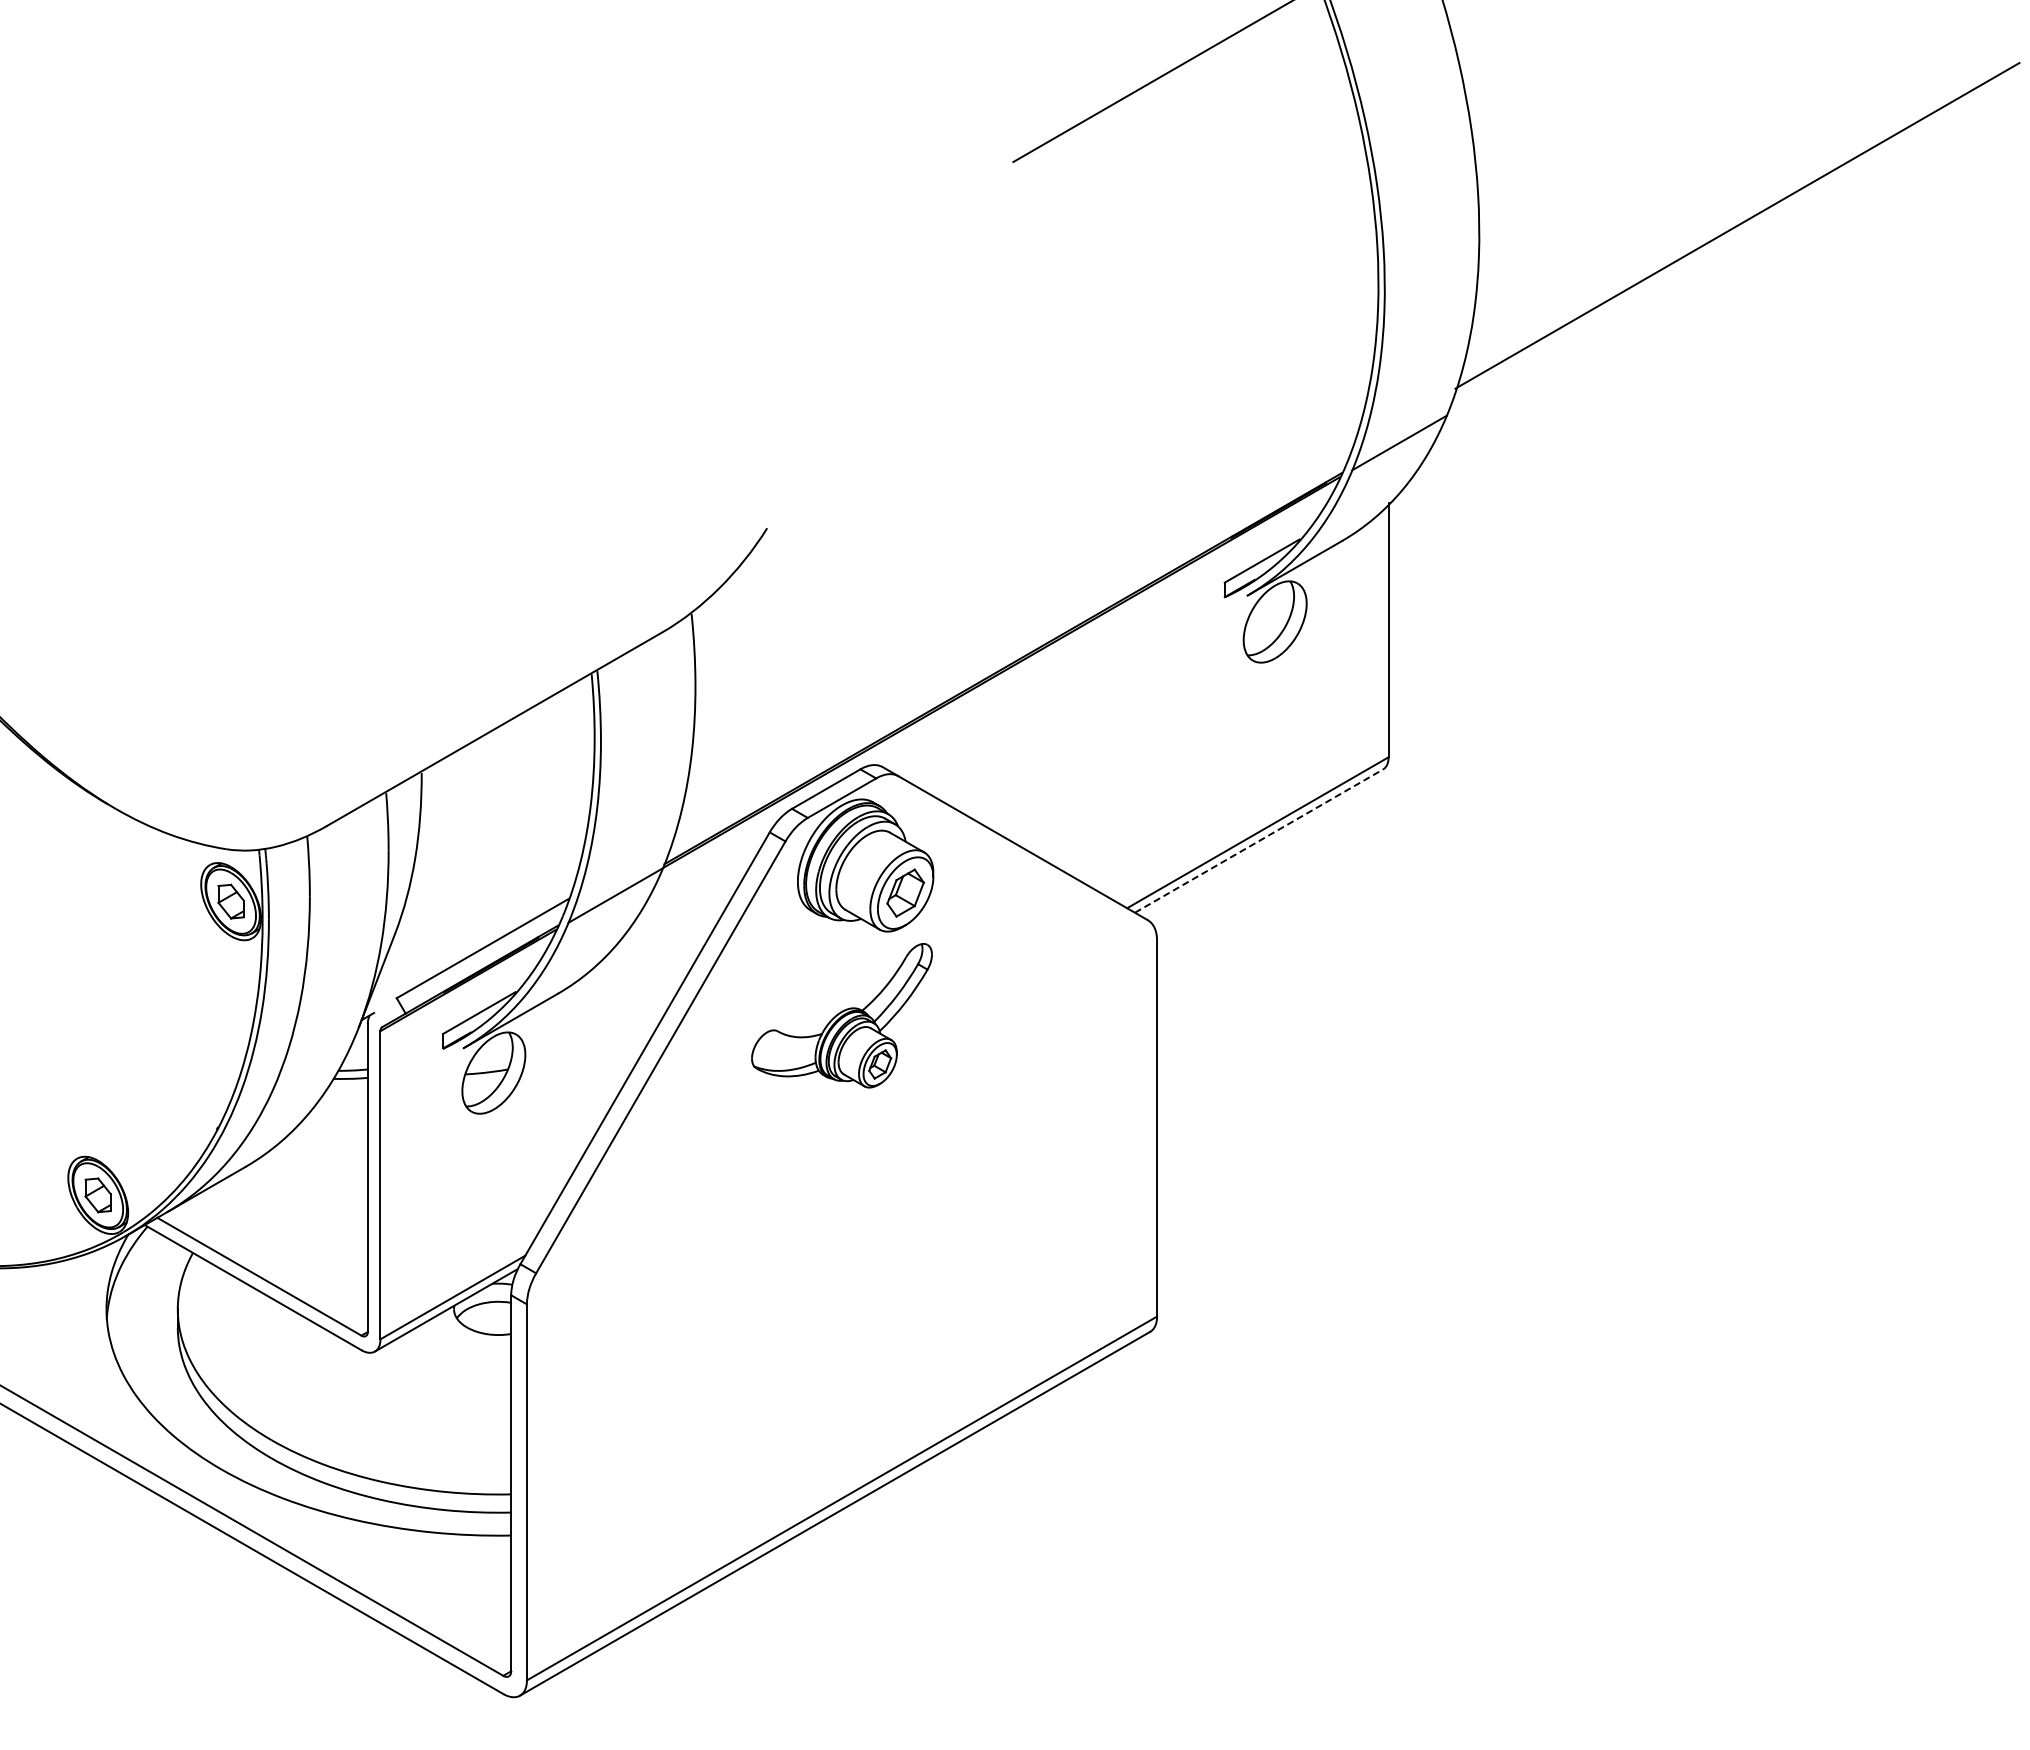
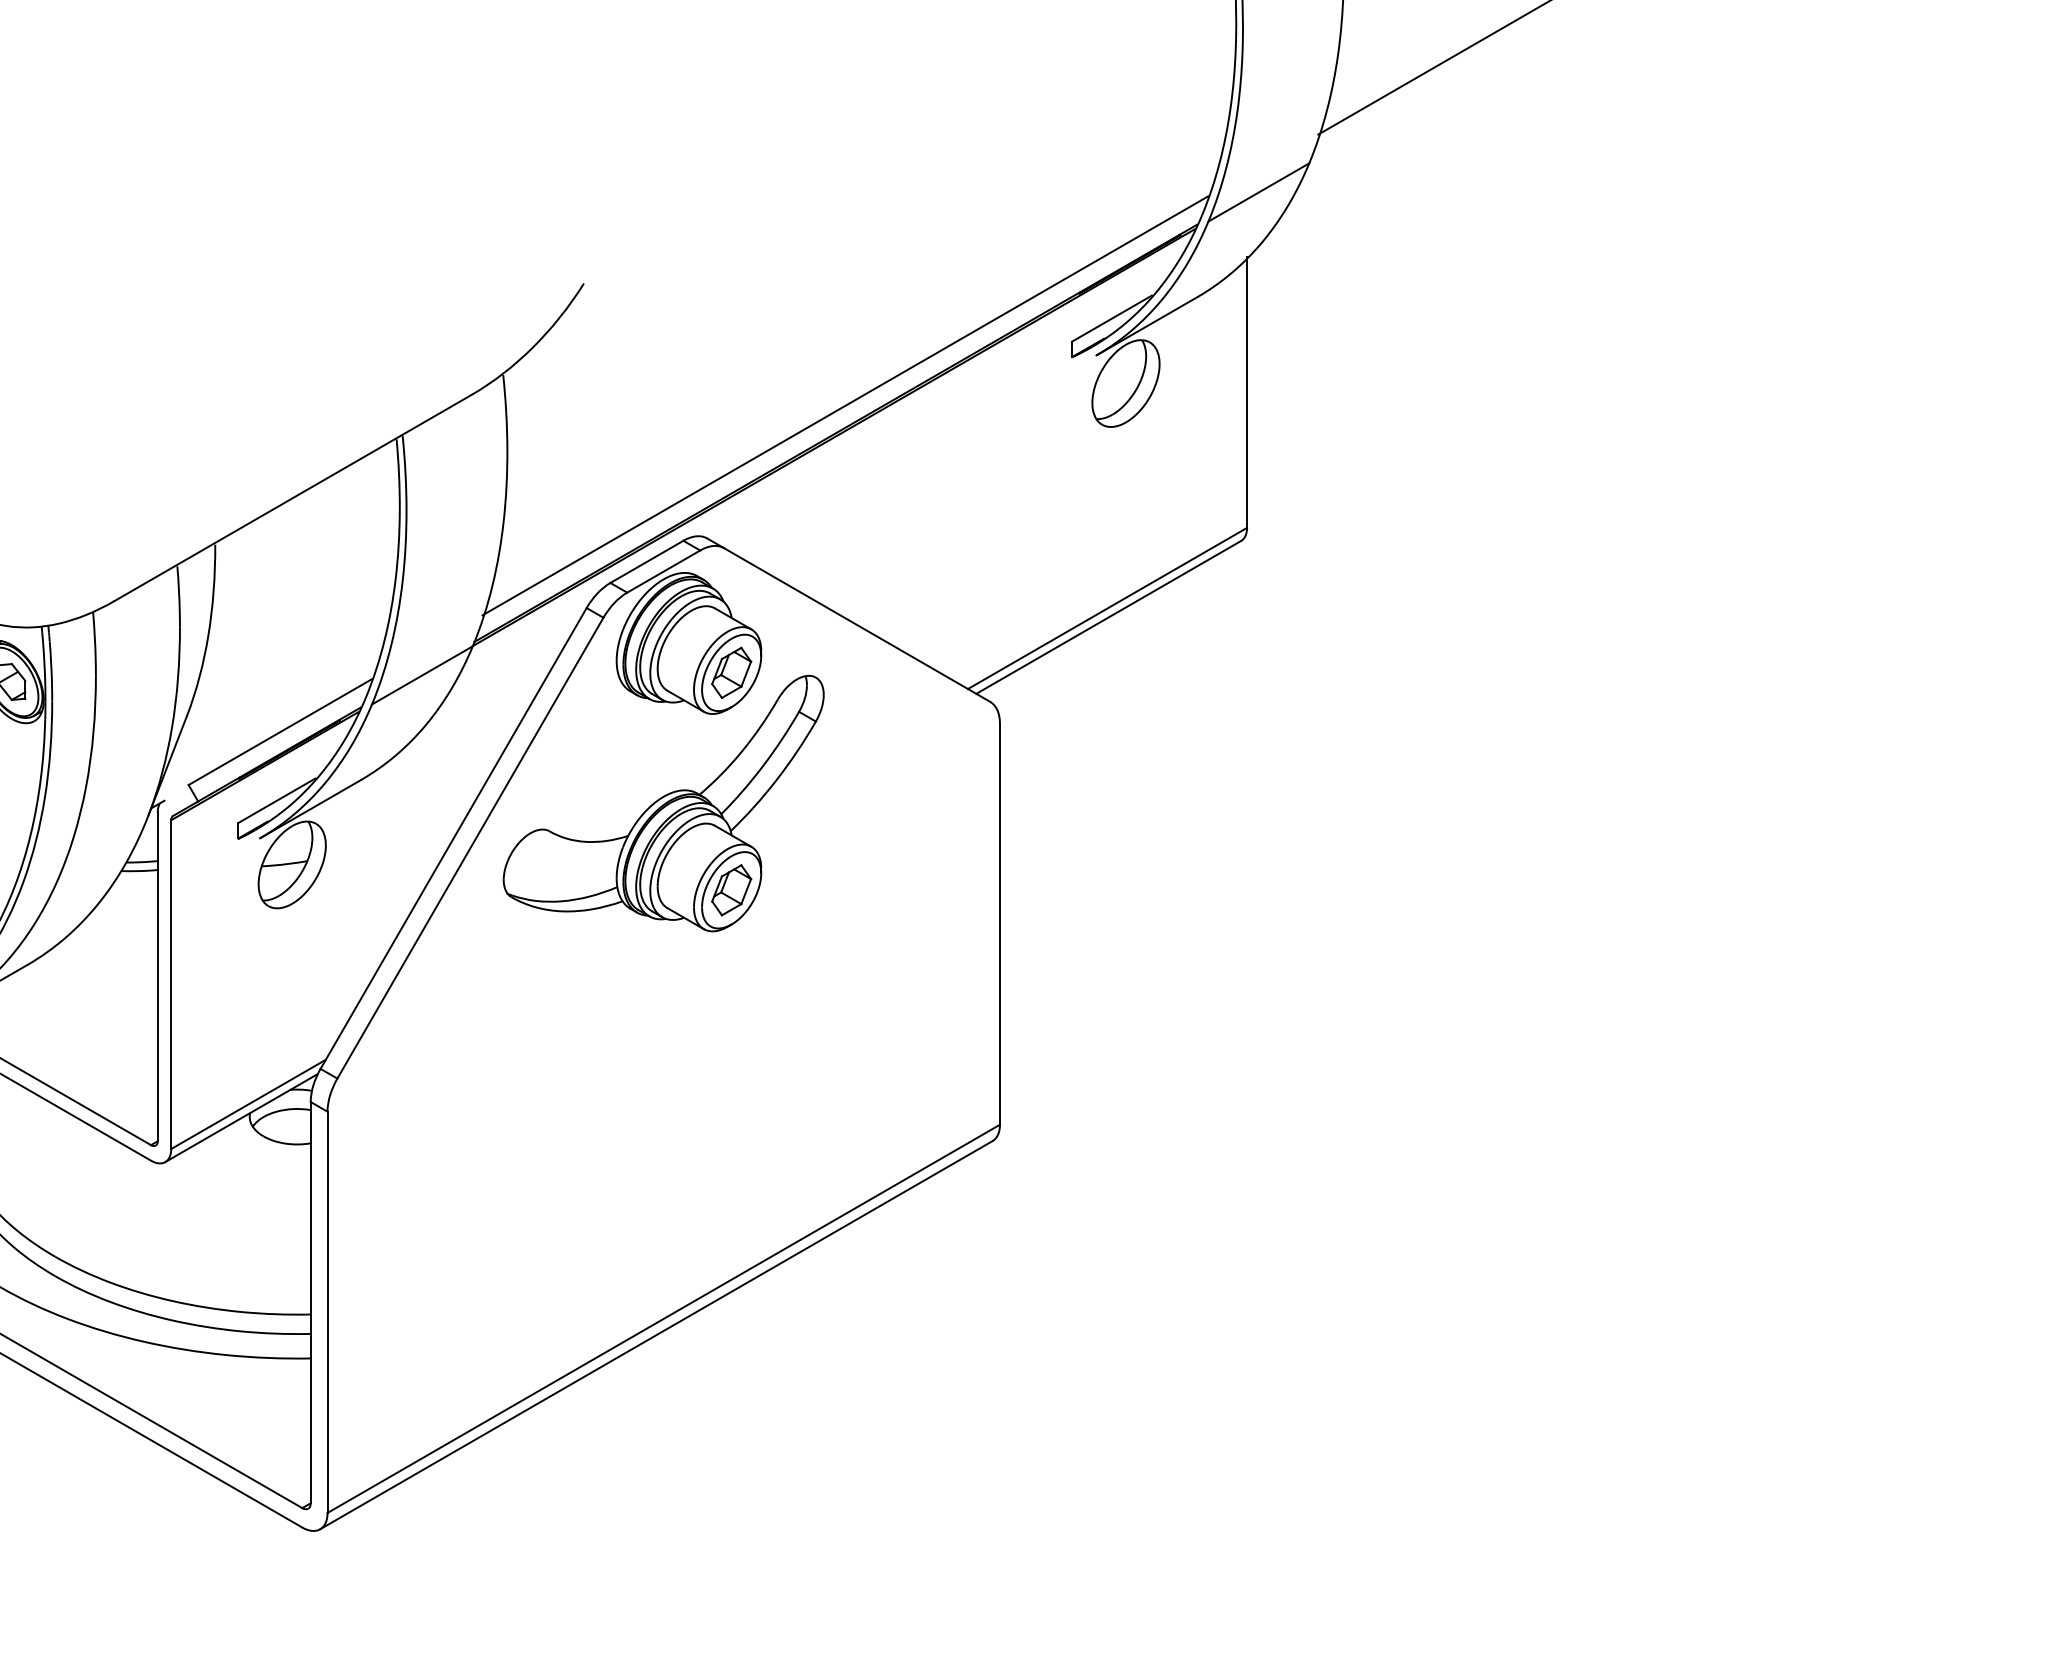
line: (1012, 642) -> (845, 405), added
line: (1259, 840) -> (1109, 616), dashed -> solid
part: (841, 1015) -> (663, 803), size x1.67

